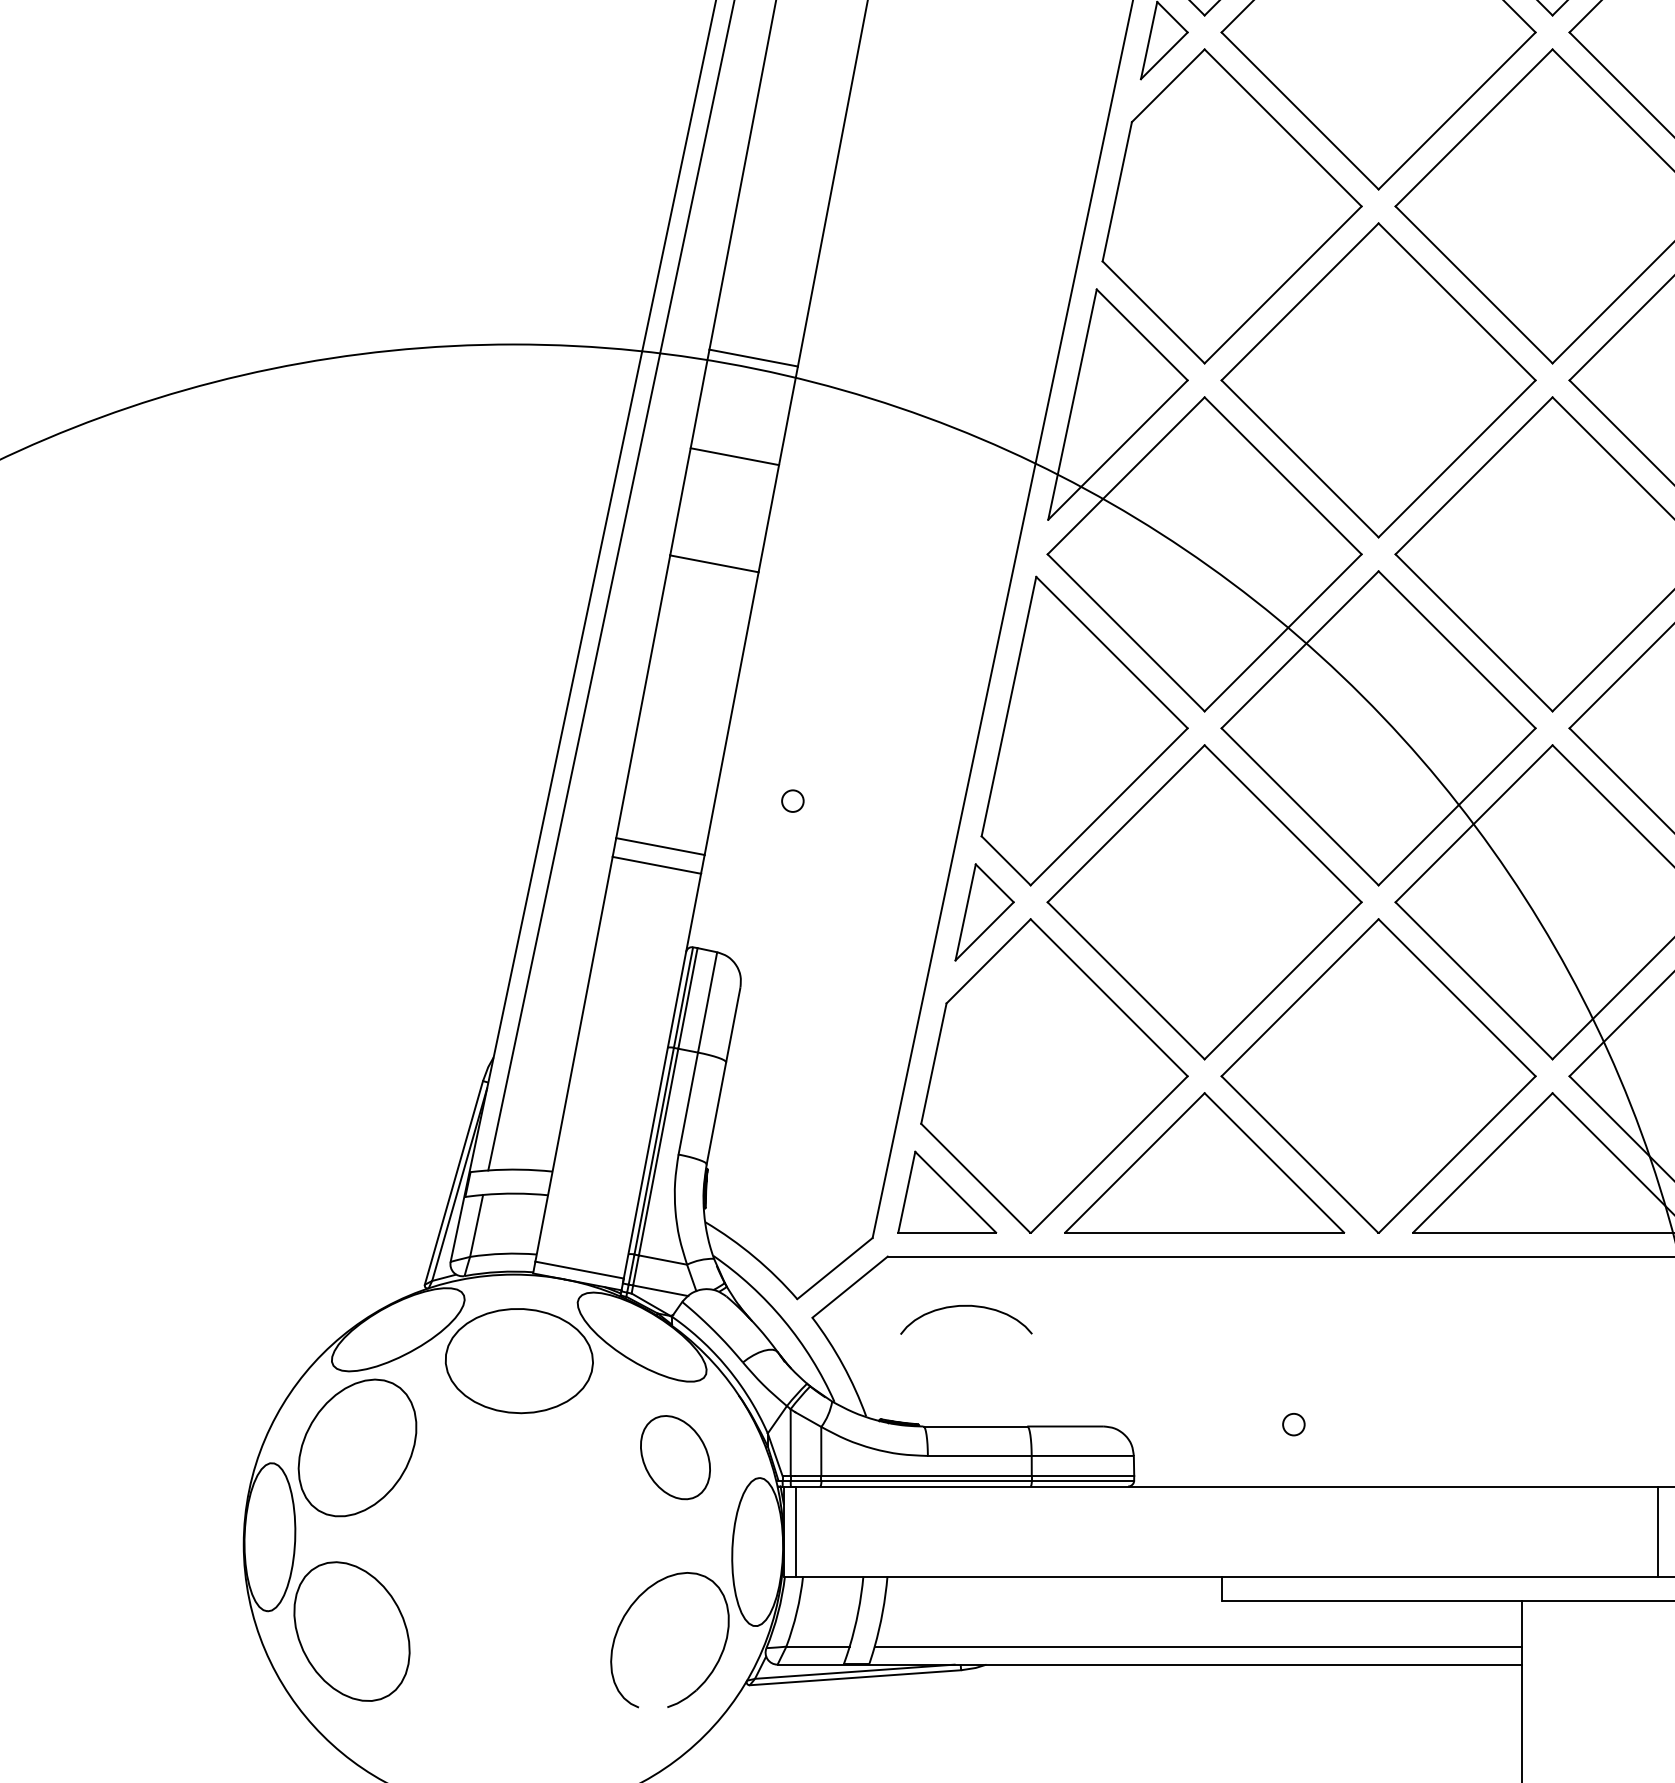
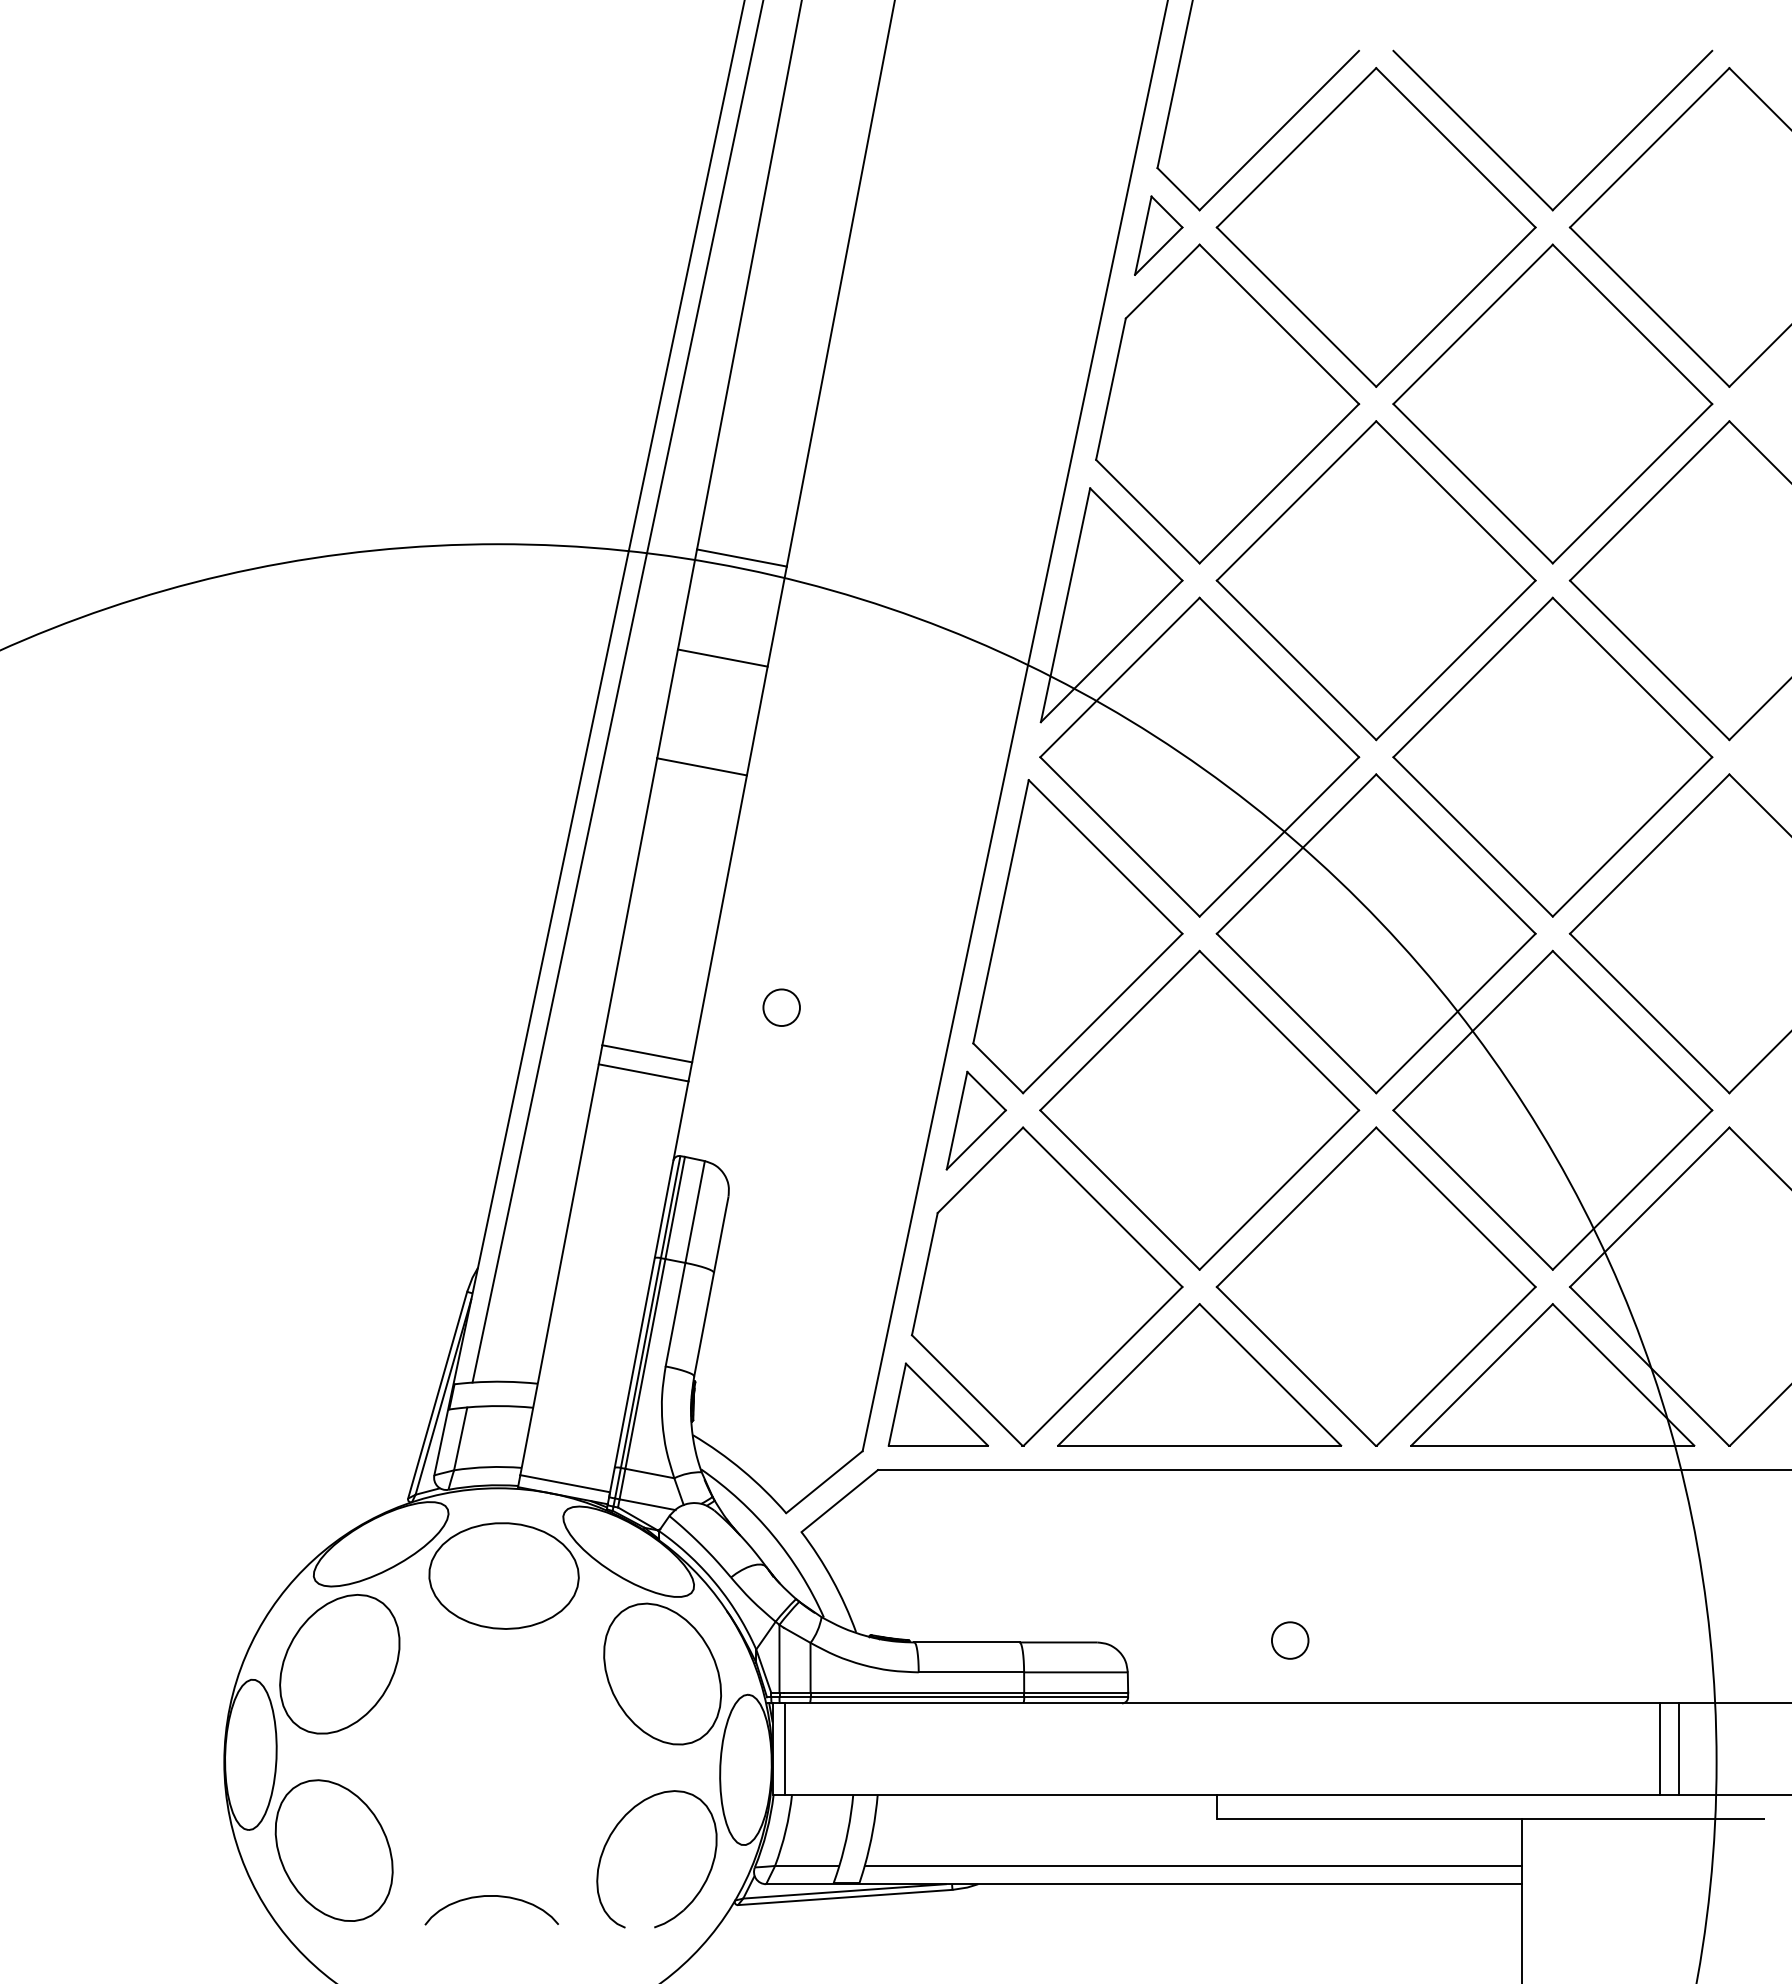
circle: (792, 800) -> (781, 1007), size x1.67
curve: (966, 1306) -> (491, 1896), moved
circle: (1293, 1424) -> (1289, 1640), size x1.67
part: (675, 1457) -> (662, 1673), size x1.67

